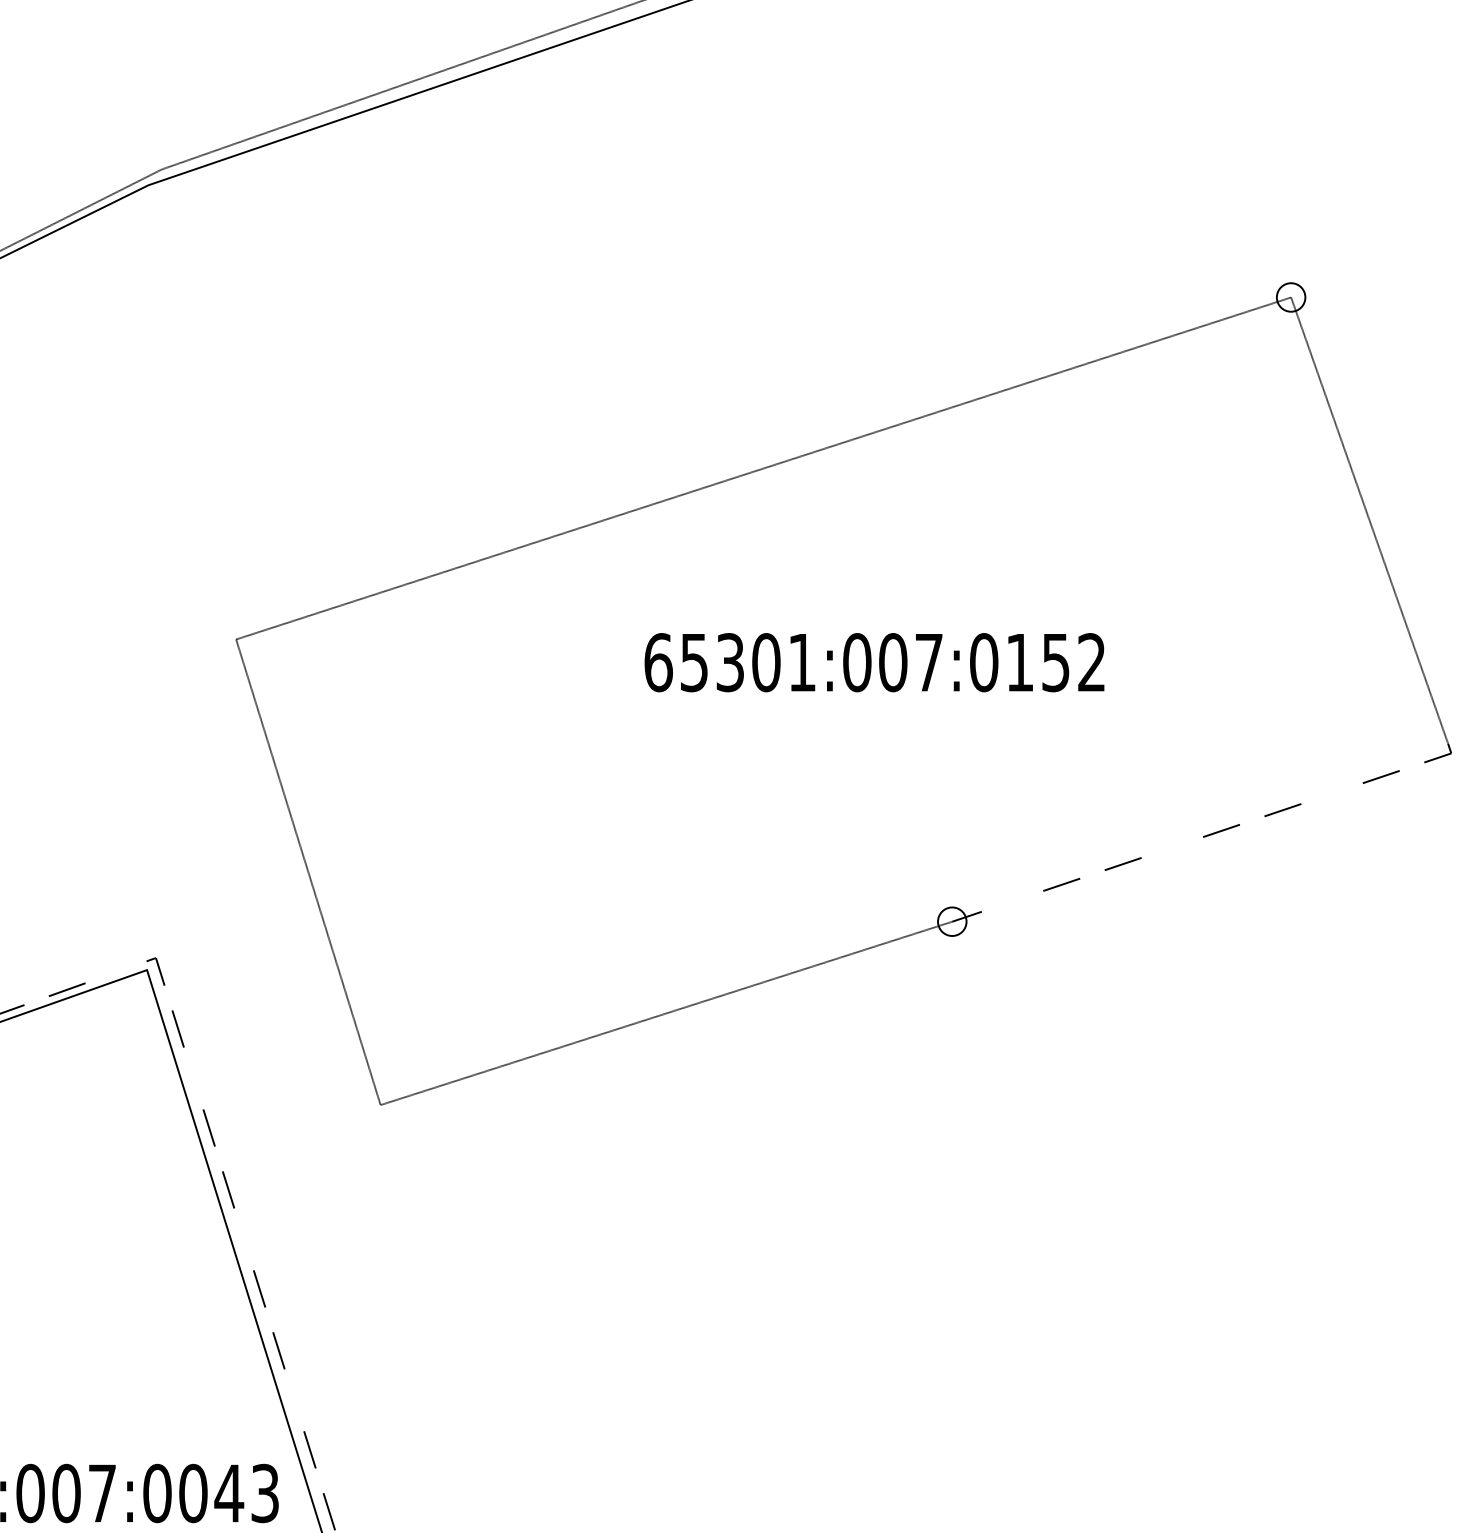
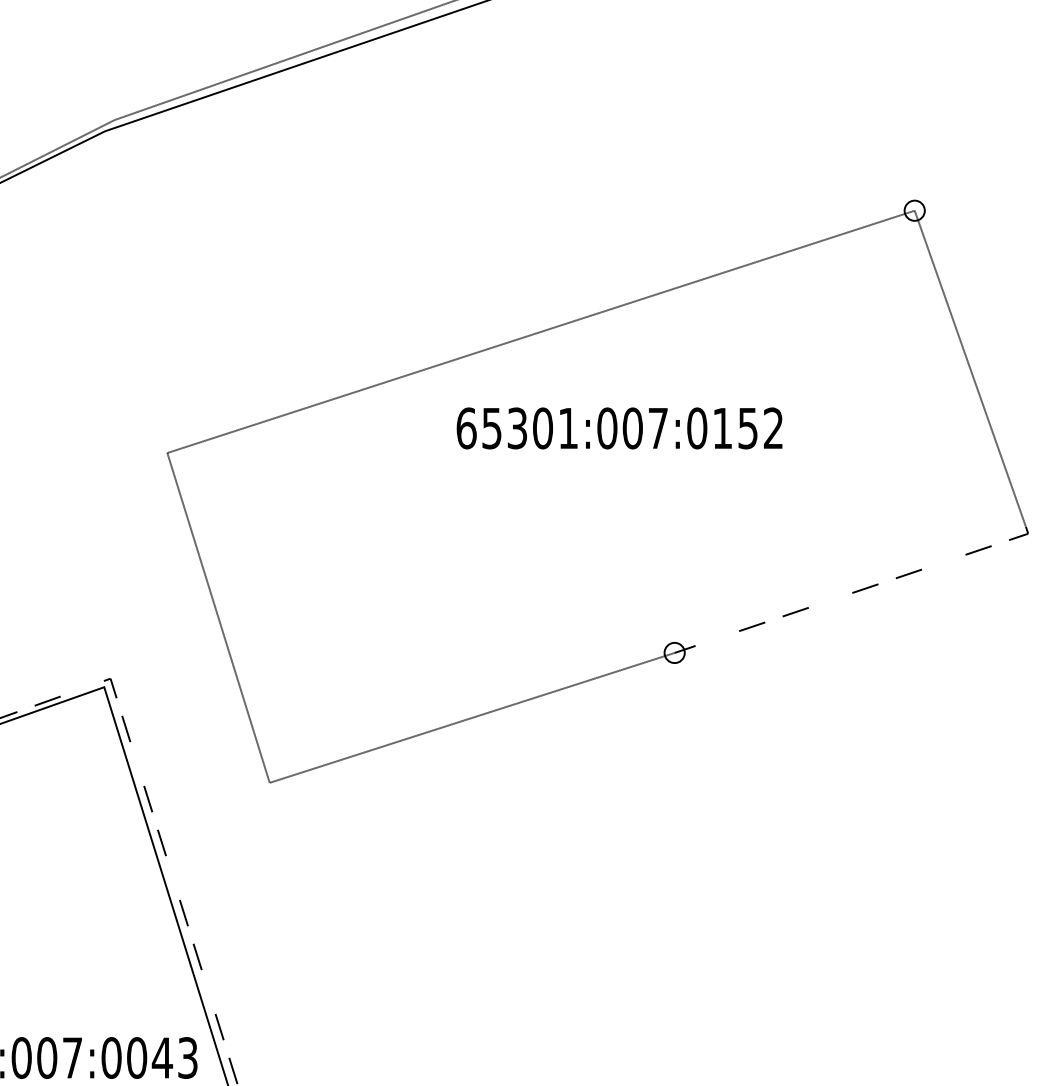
text: (874, 662) -> (619, 428), moved

